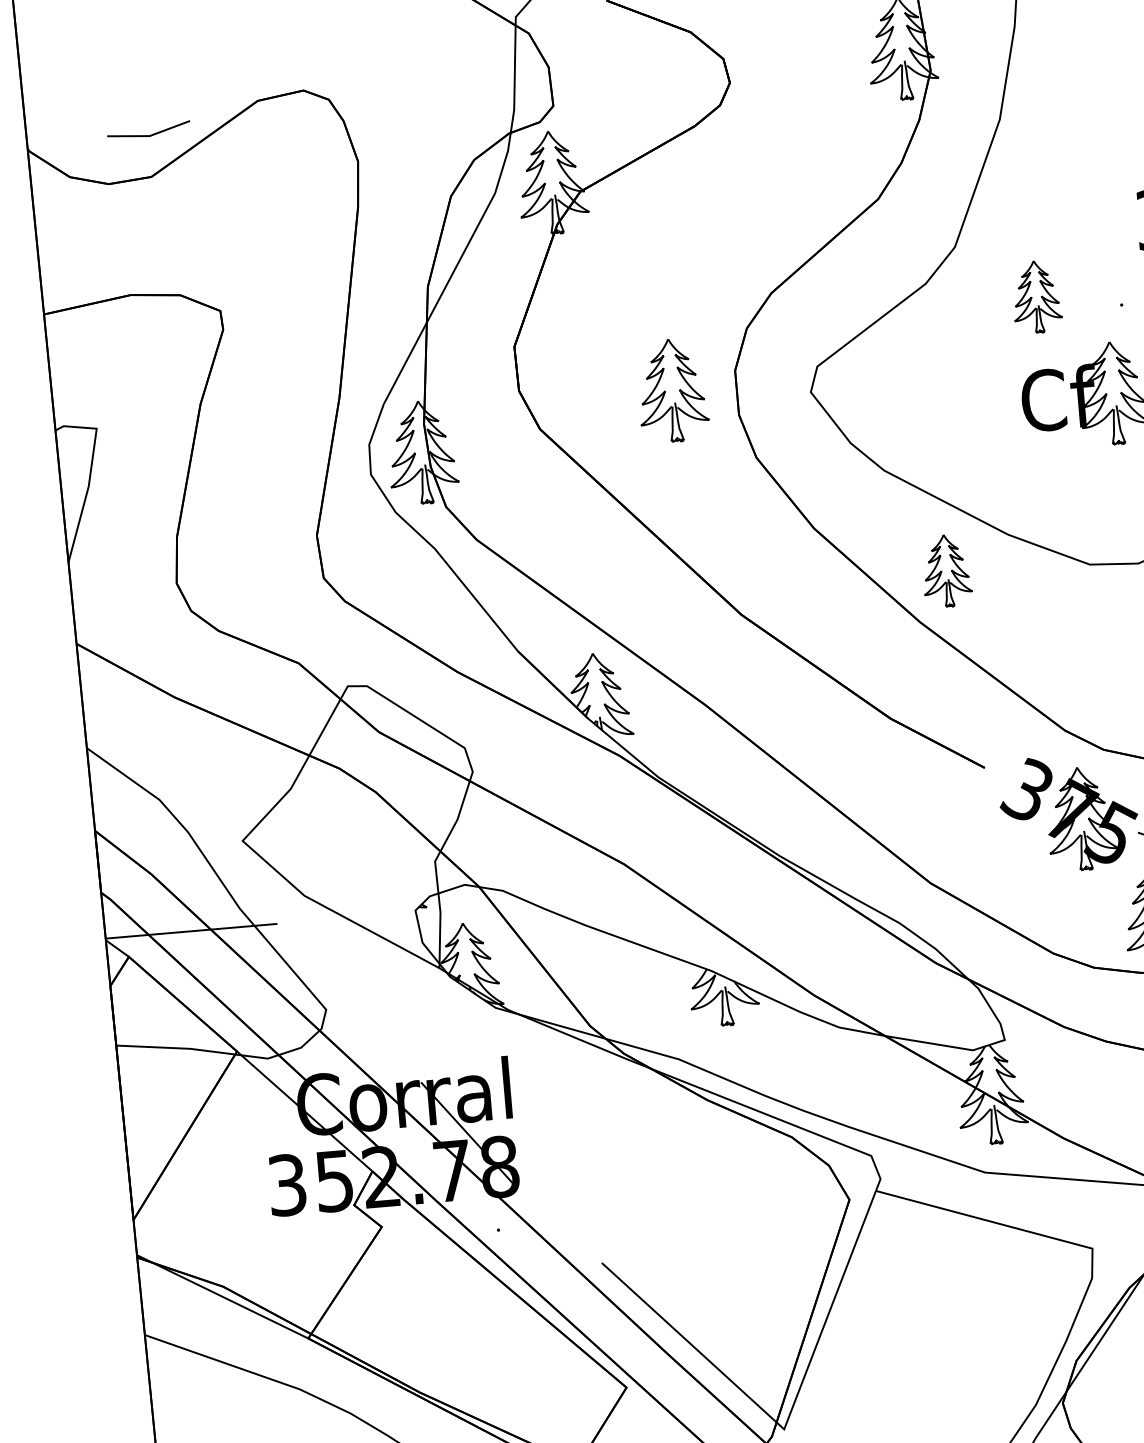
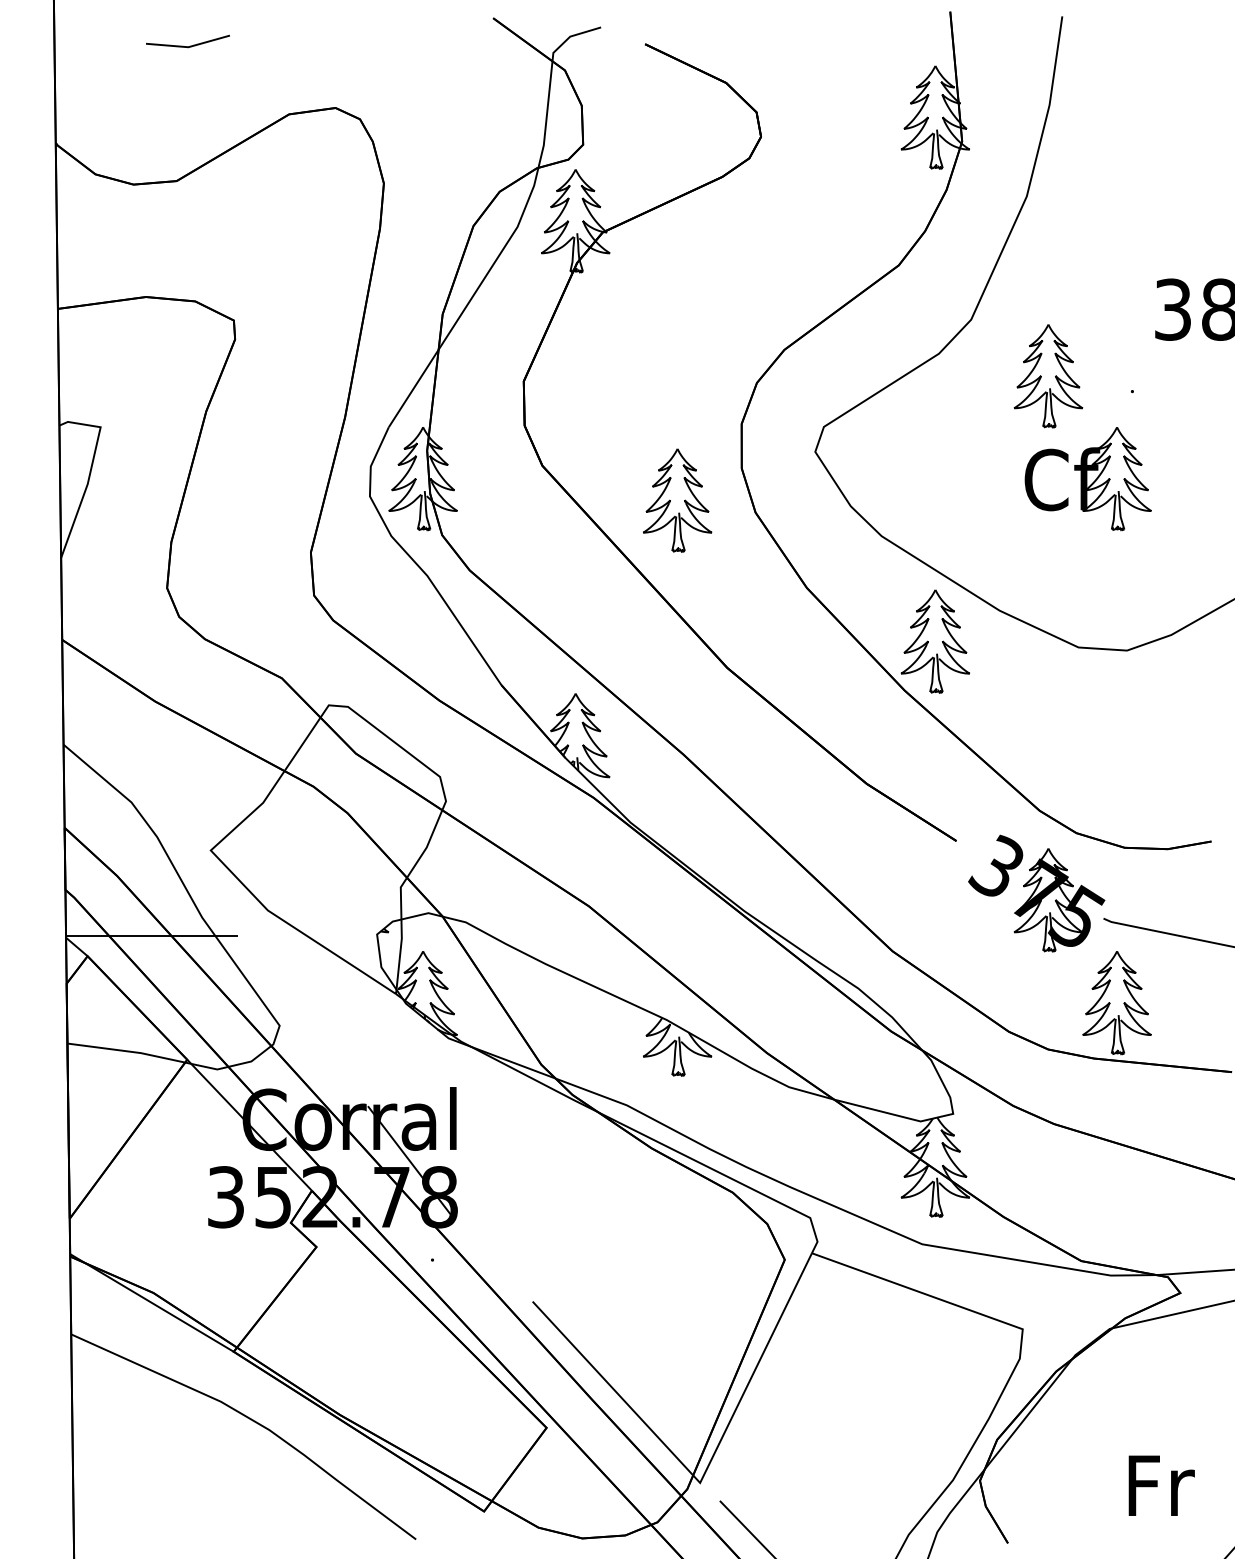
line: (151, 134) -> (190, 45), moved
part: (1036, 297) -> (1048, 376), size x1.43
part: (672, 390) -> (677, 500), moved
part: (945, 570) -> (934, 641), size x1.43

